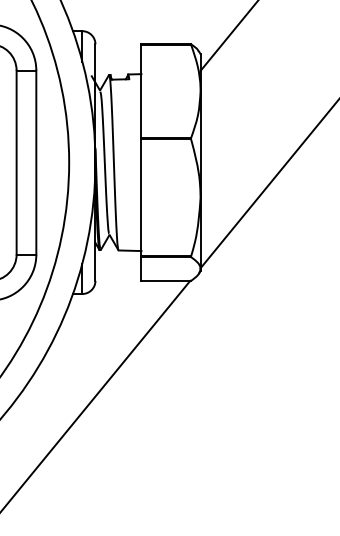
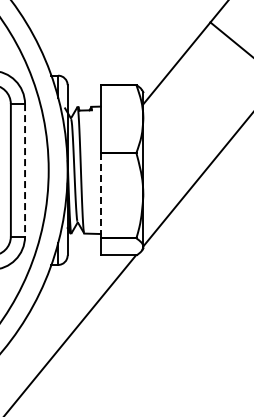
line: (36, 162) -> (25, 170), solid -> dashed
line: (141, 198) -> (100, 196), solid -> dashed

